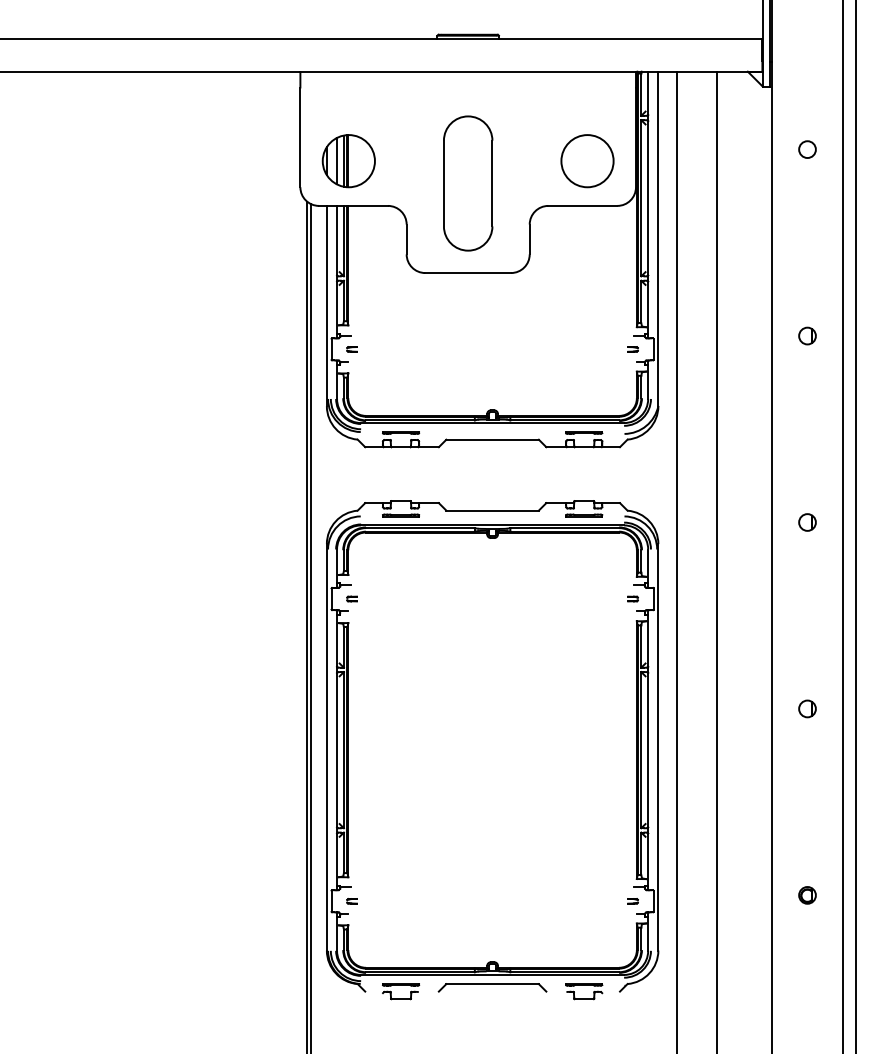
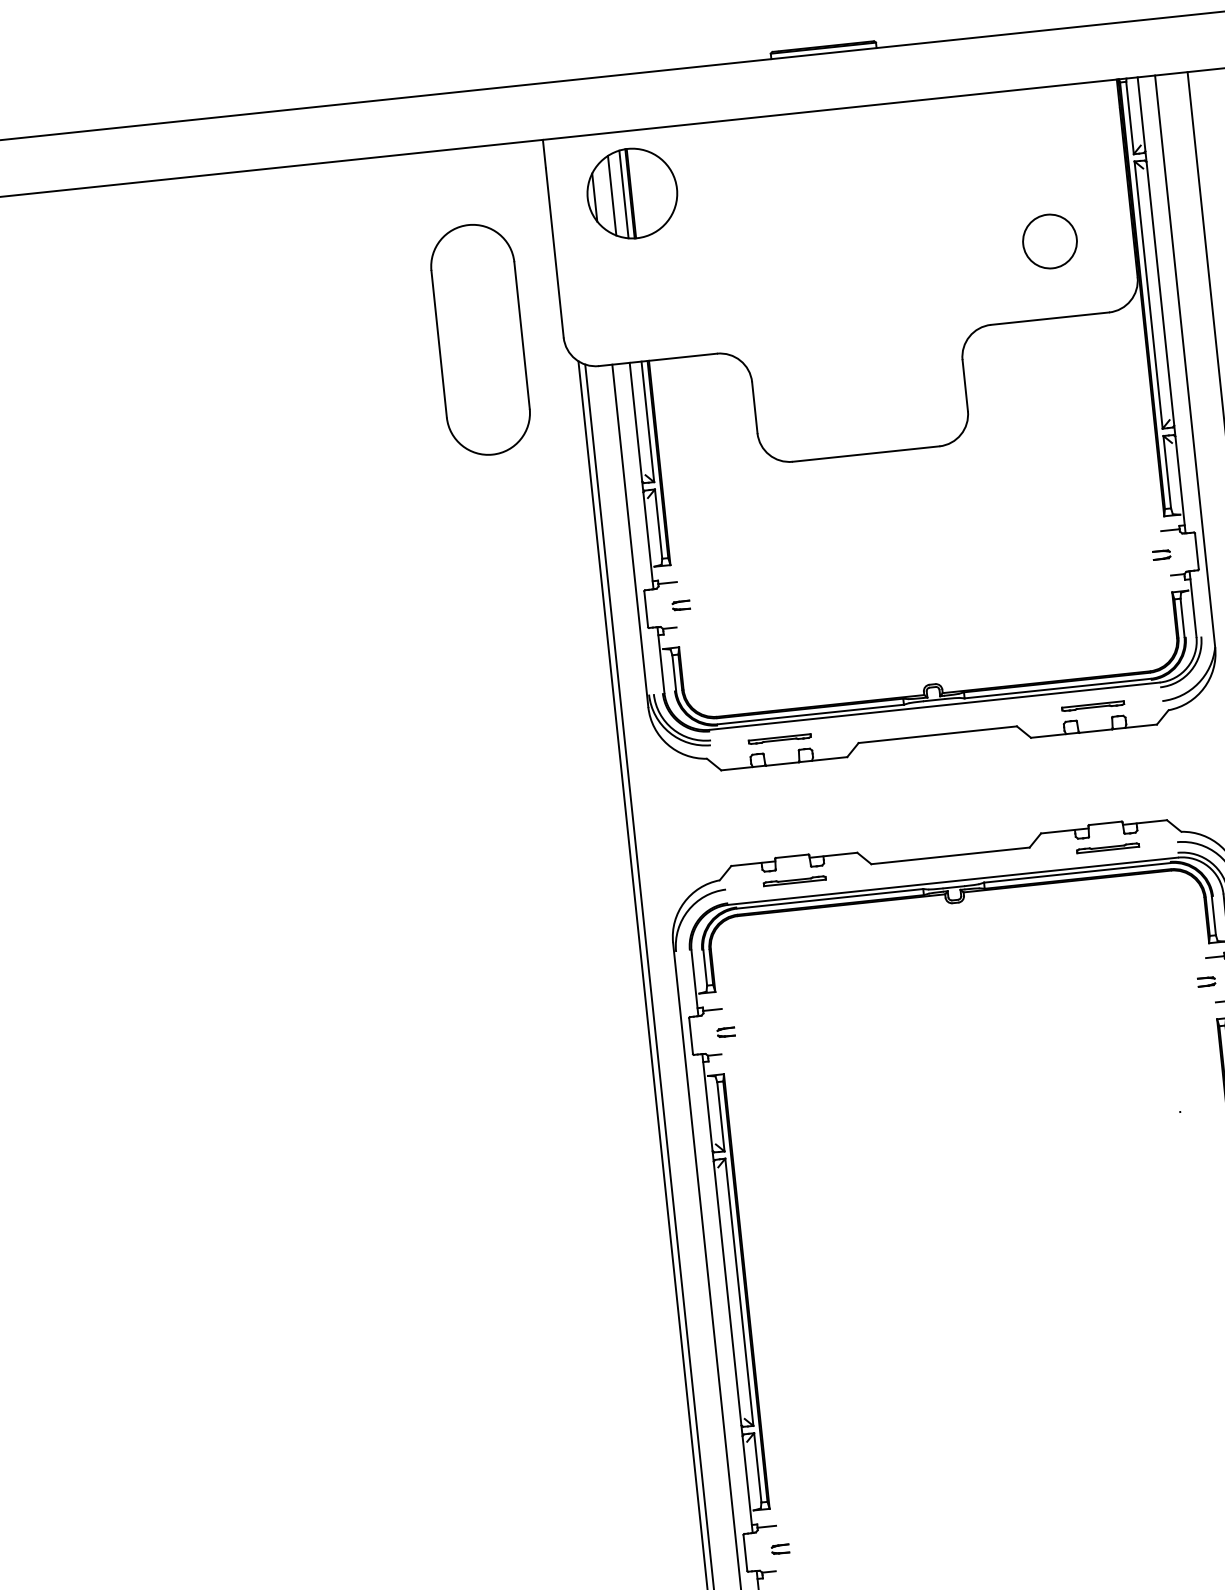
part: (348, 161) -> (631, 194), moved
circle: (587, 161) -> (1050, 241), size x0.6
part: (468, 183) -> (481, 339), moved

